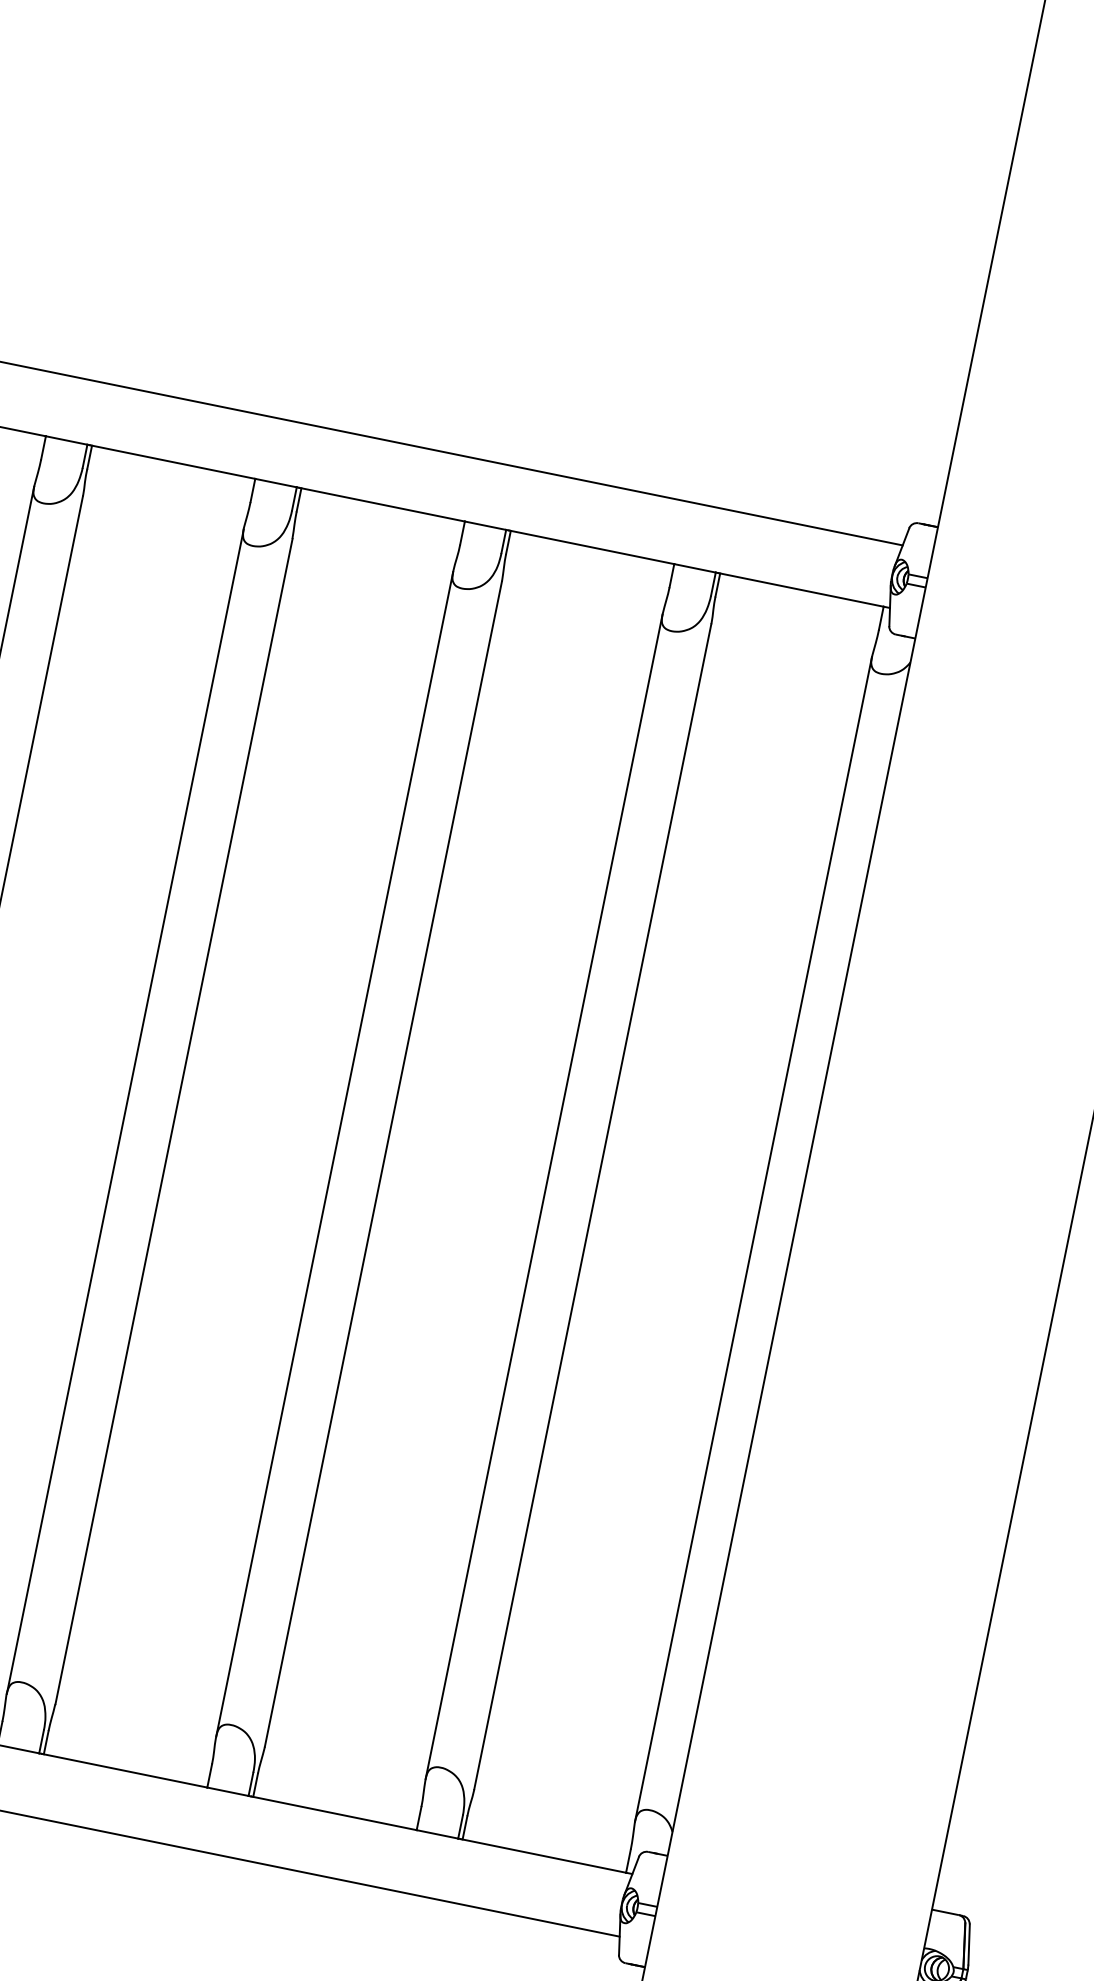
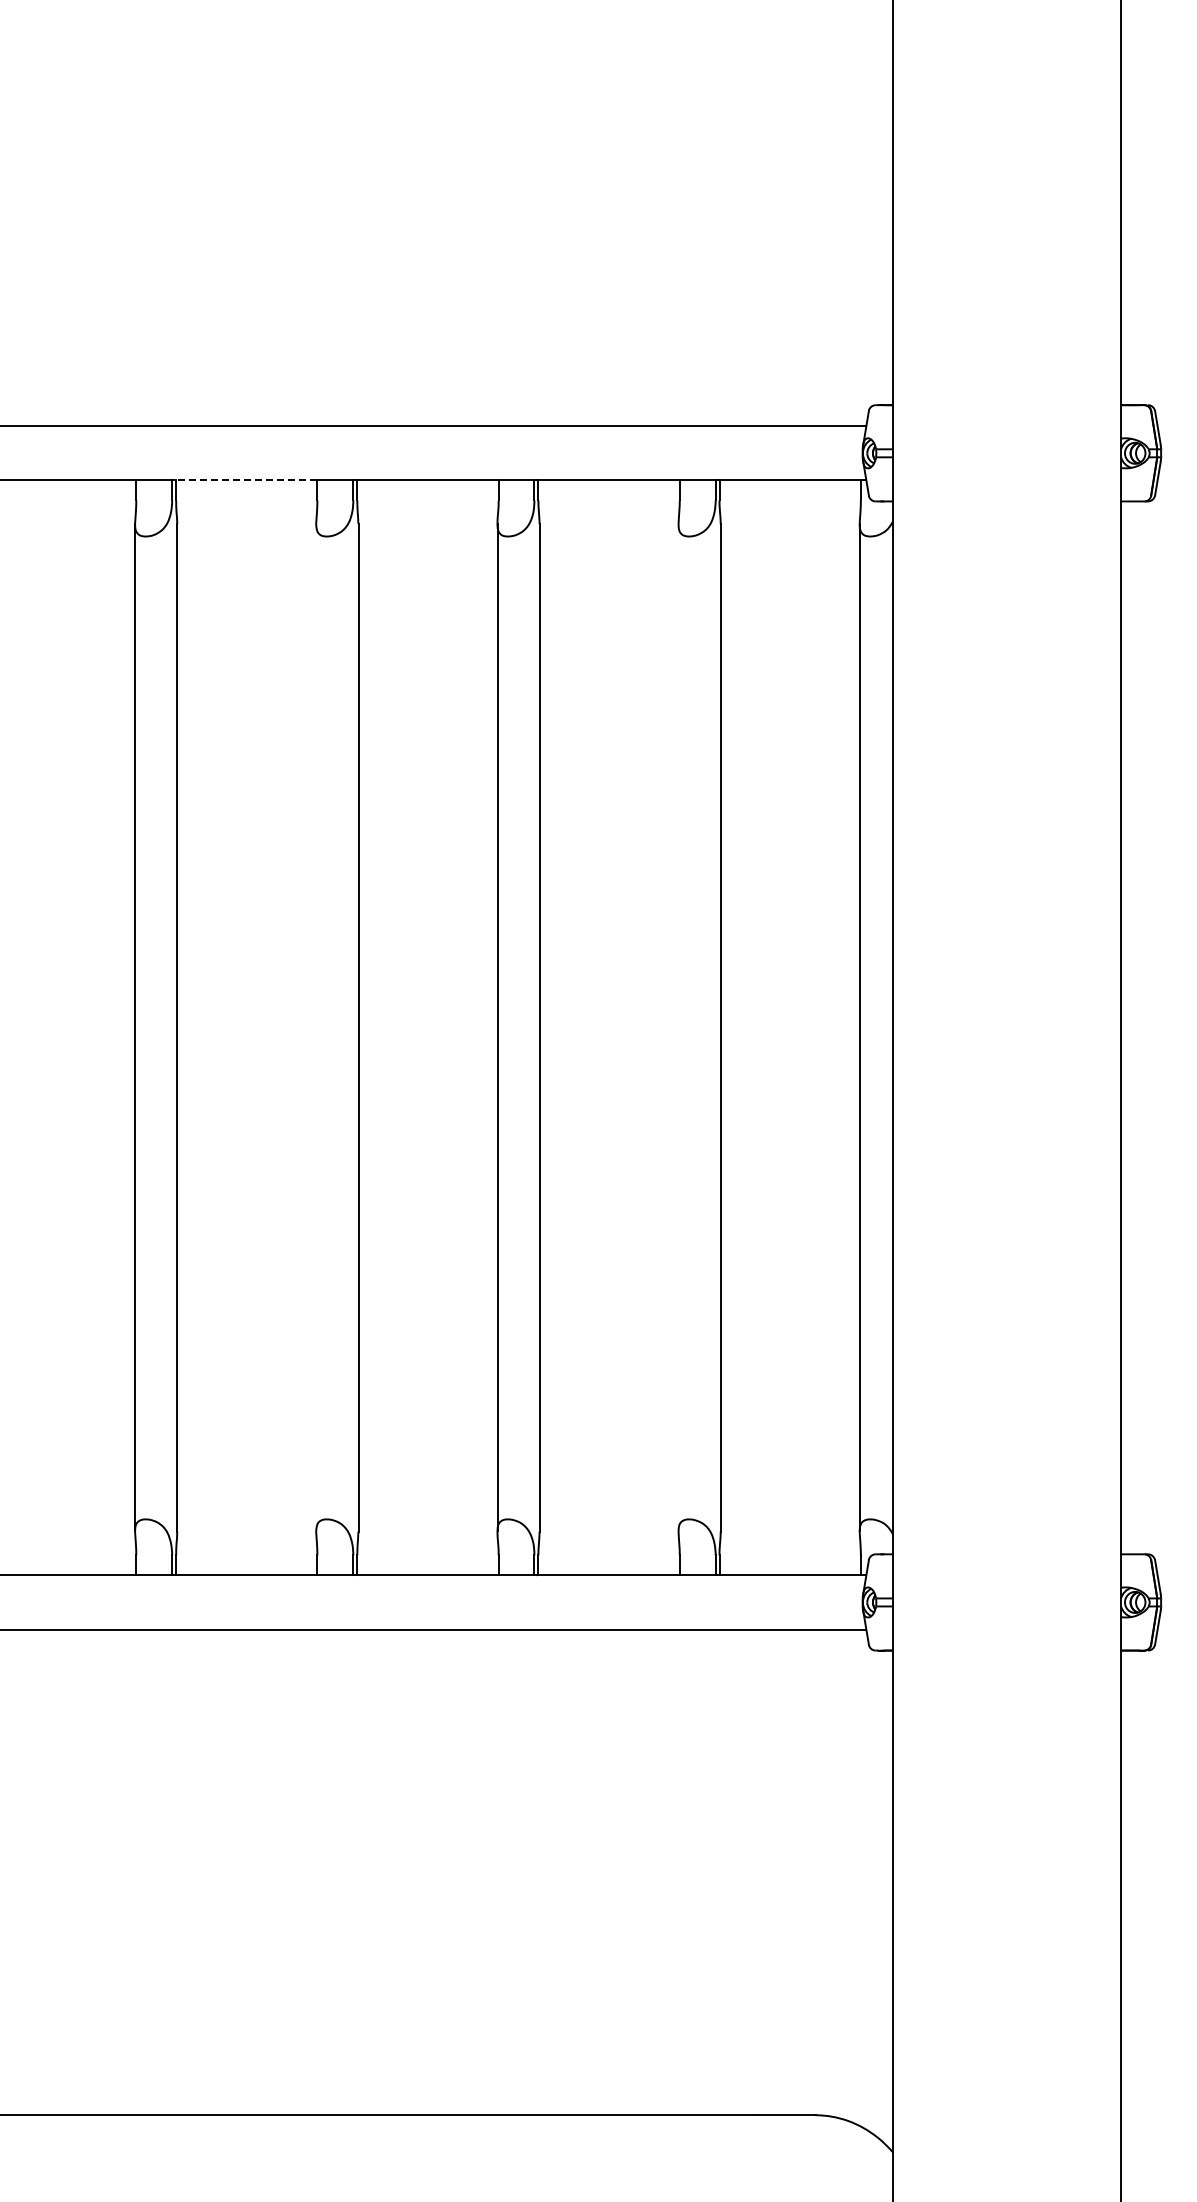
line: (172, 462) -> (245, 480), solid -> dashed
line: (125, 1111) -> (316, 1027), removed
line: (544, 1196) -> (678, 1027), removed

